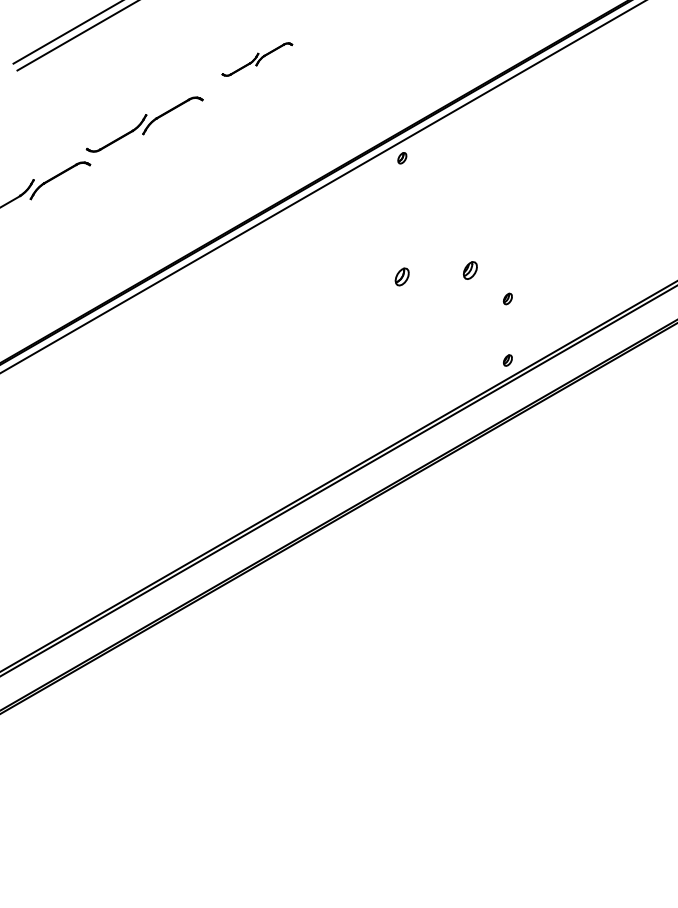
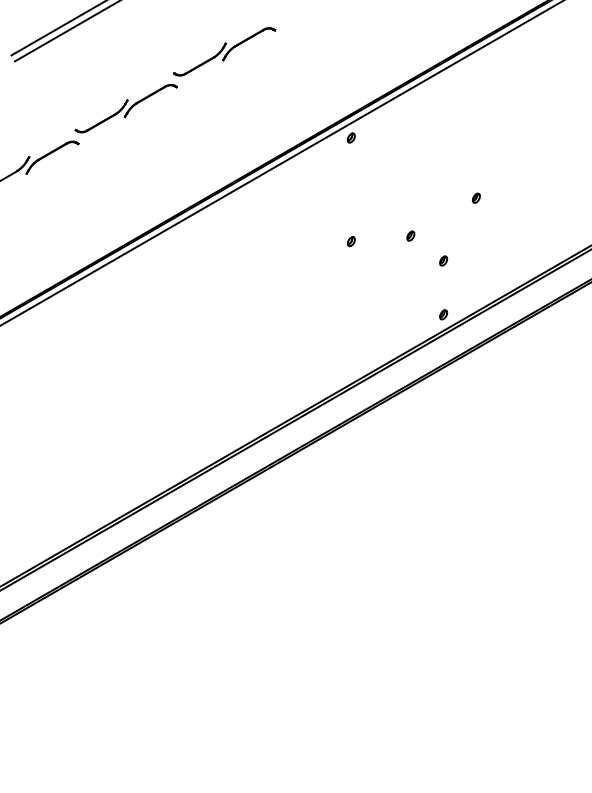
part: (257, 59) -> (224, 51), size x1.67
part: (545, 227) -> (476, 198), added
part: (470, 270) -> (410, 236), size x0.62
part: (402, 276) -> (351, 241), size x0.62

